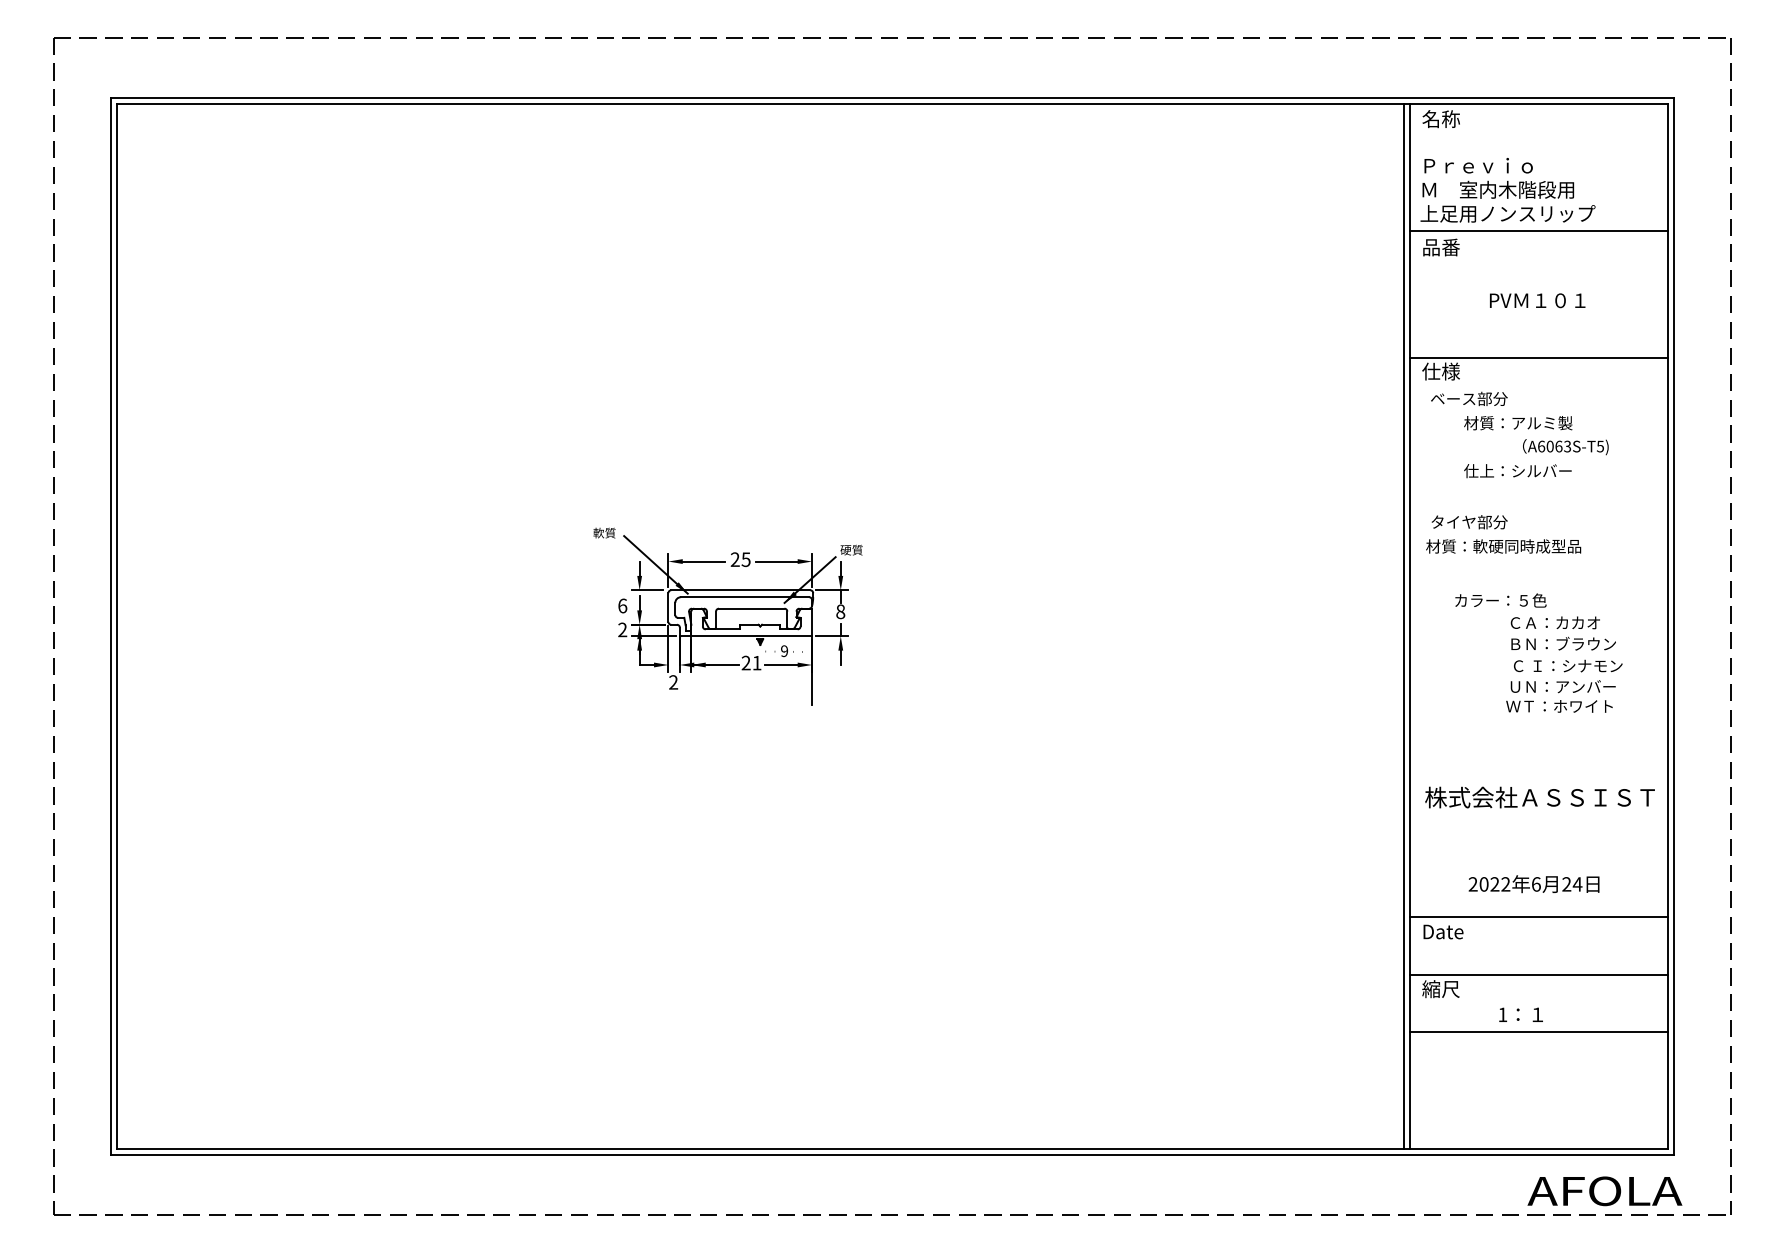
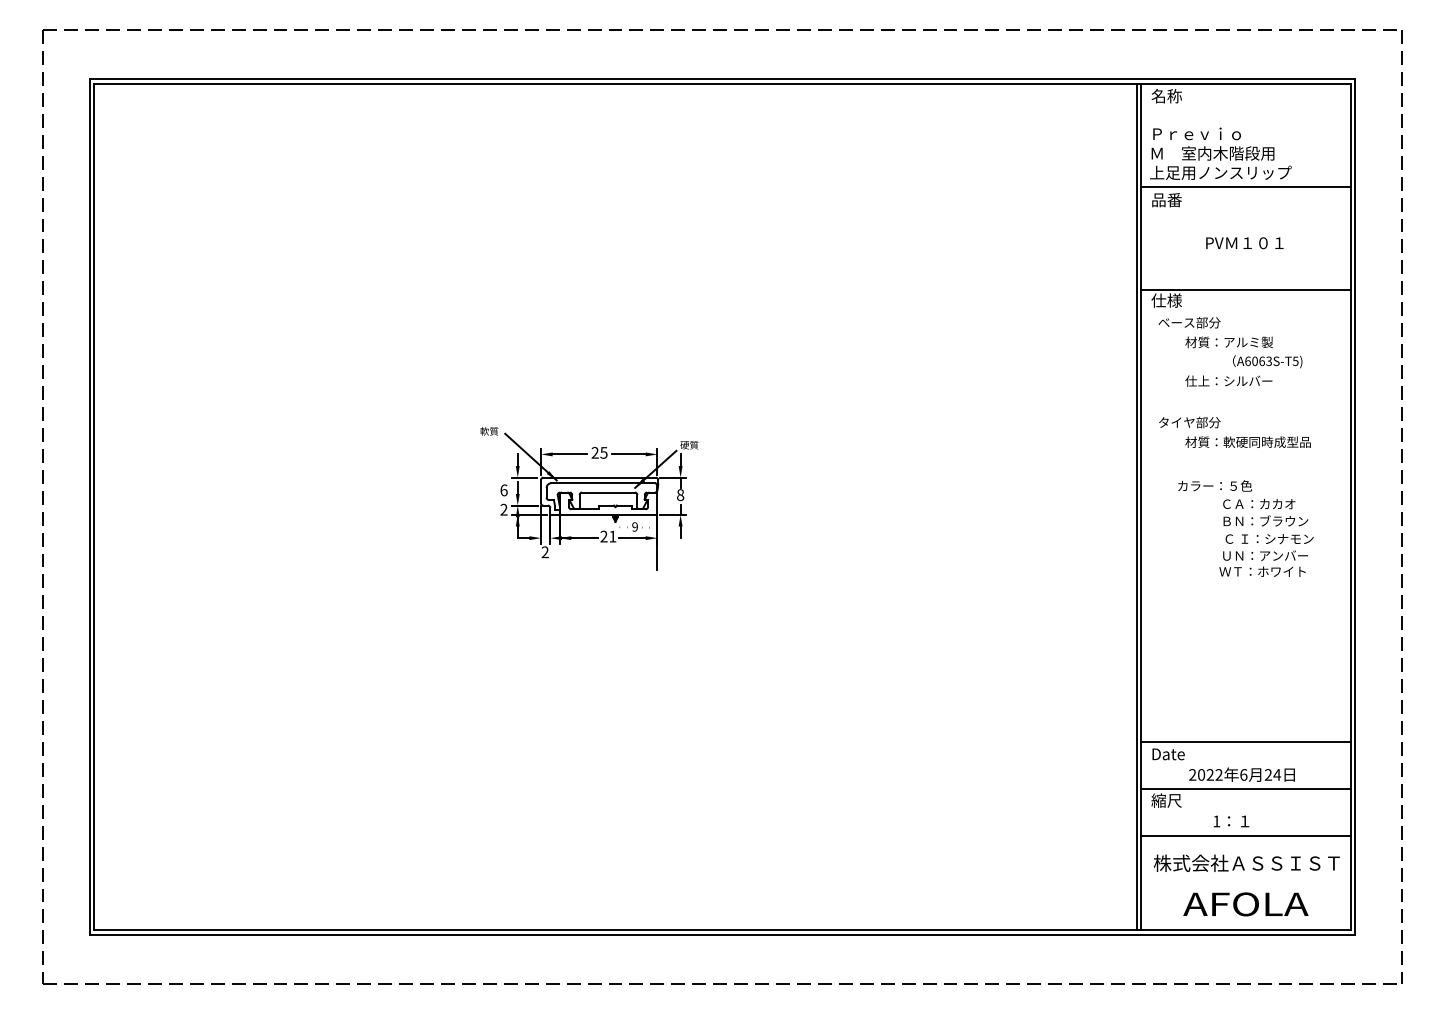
text: (1503, 546) -> (1247, 442), moved
text: (1539, 797) -> (1246, 863), moved
text: (1533, 884) -> (1241, 775), moved
text: (1604, 1191) -> (1245, 904), moved

